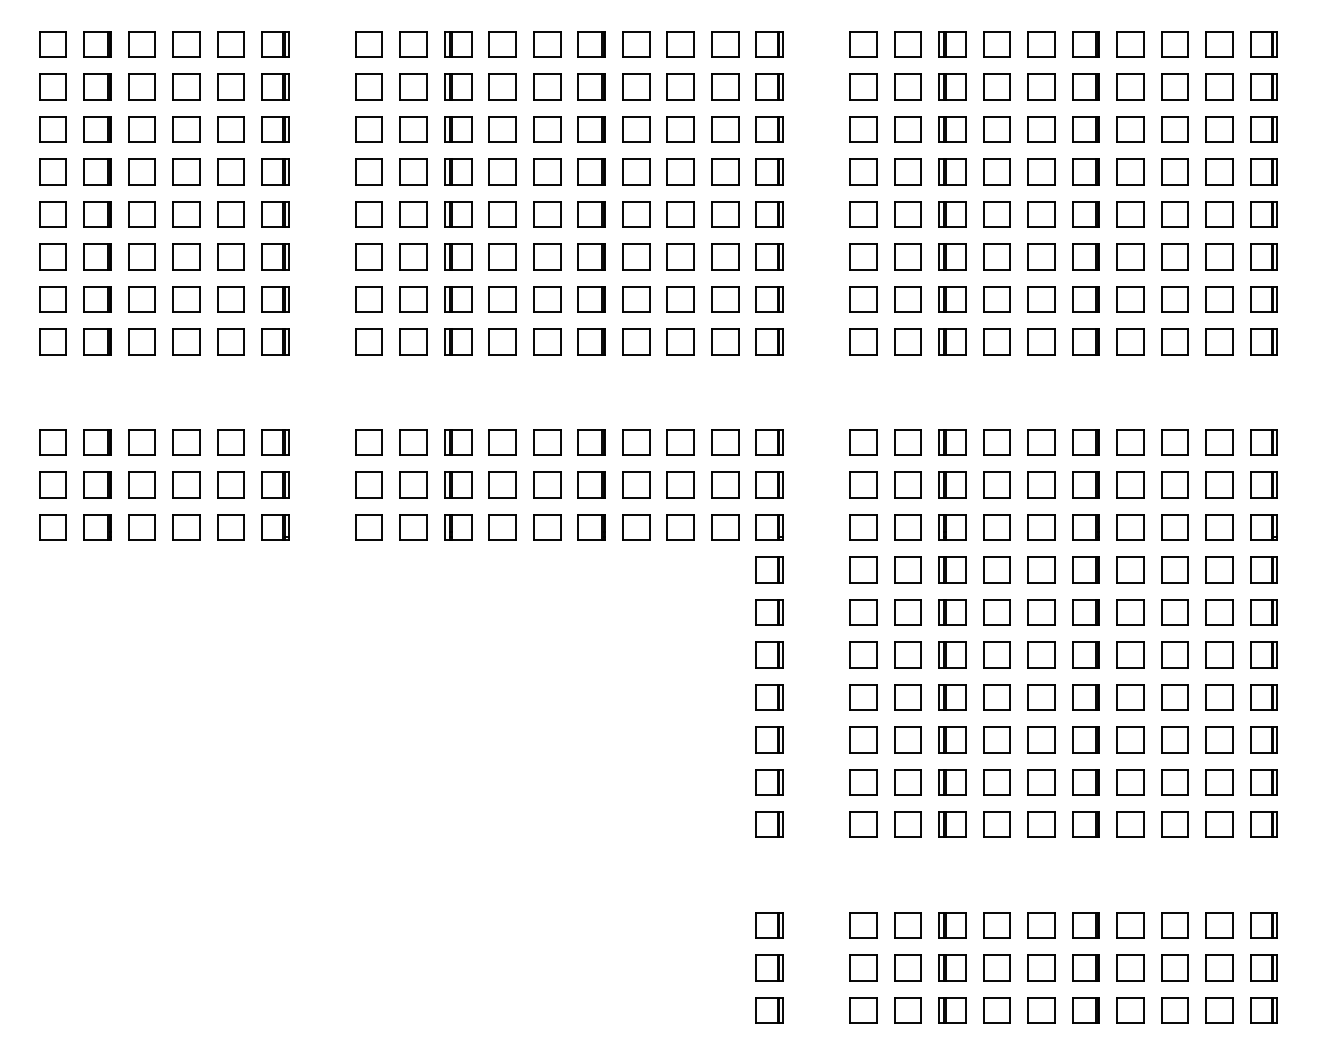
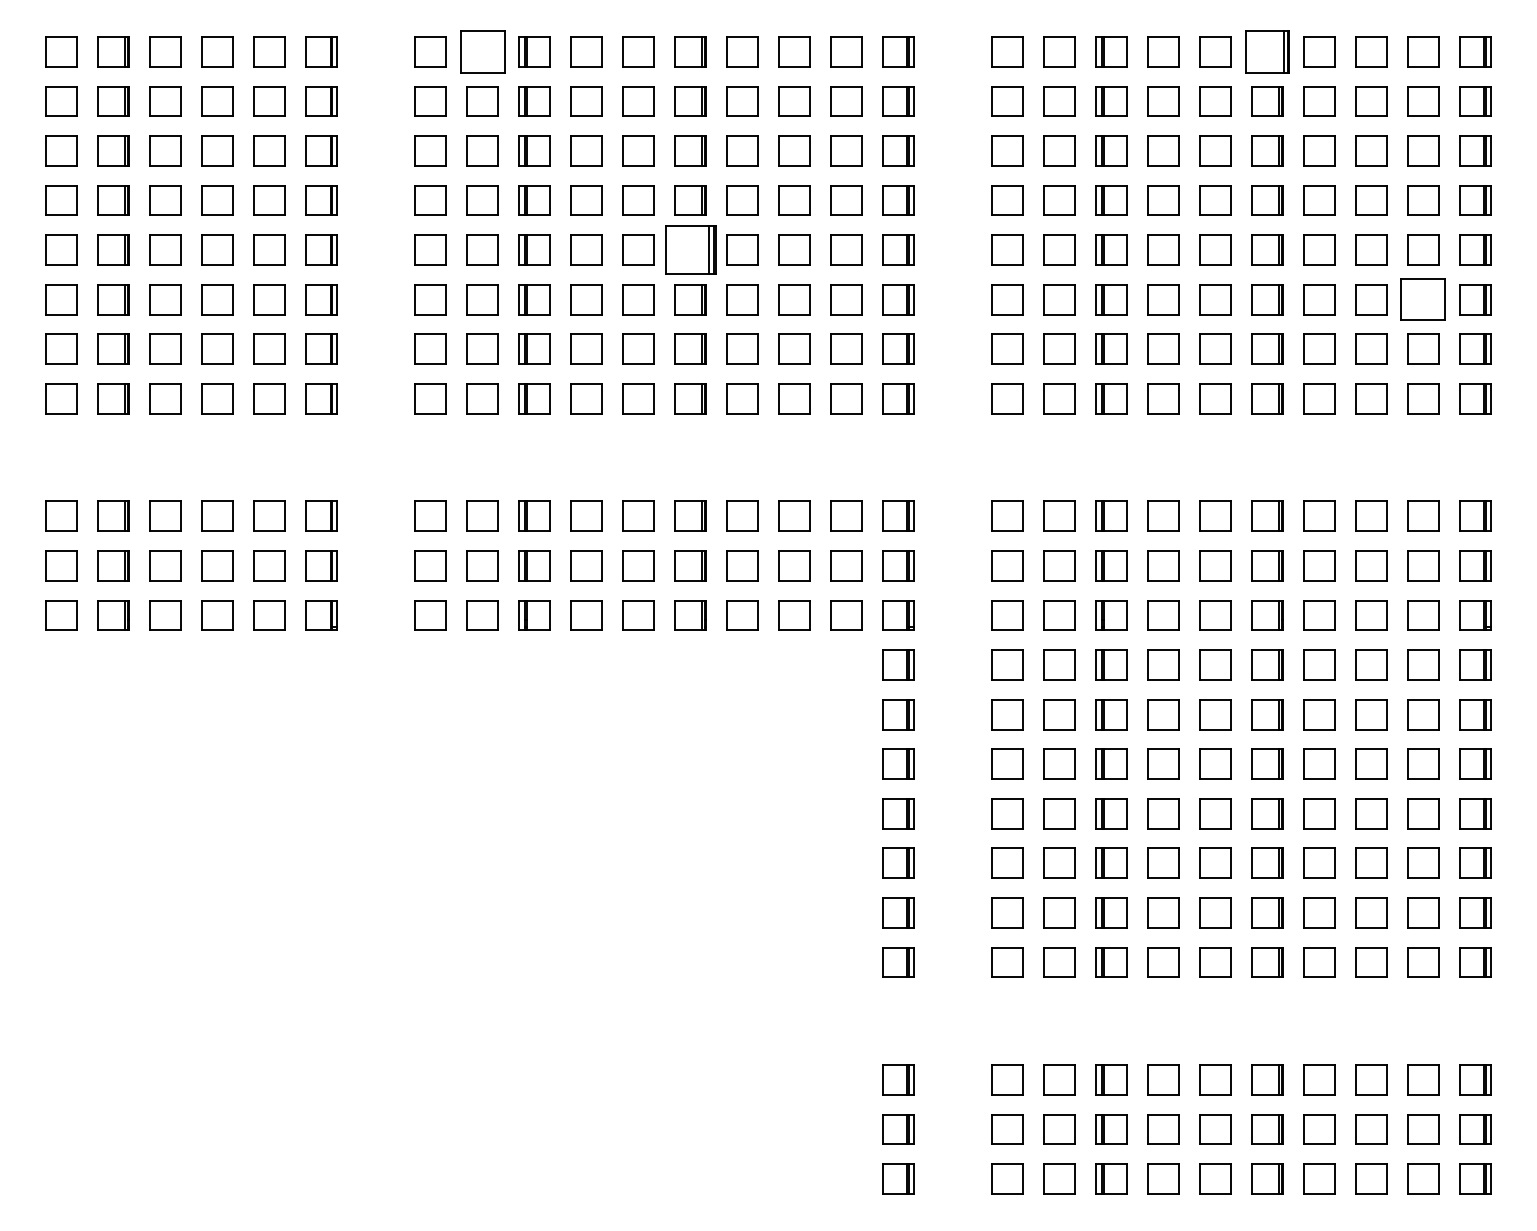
part: (413, 44) -> (482, 51), size x1.4
part: (1085, 44) -> (1267, 51), size x1.4
part: (591, 213) -> (690, 249), size x1.6
part: (1219, 256) -> (1423, 299), size x1.4

